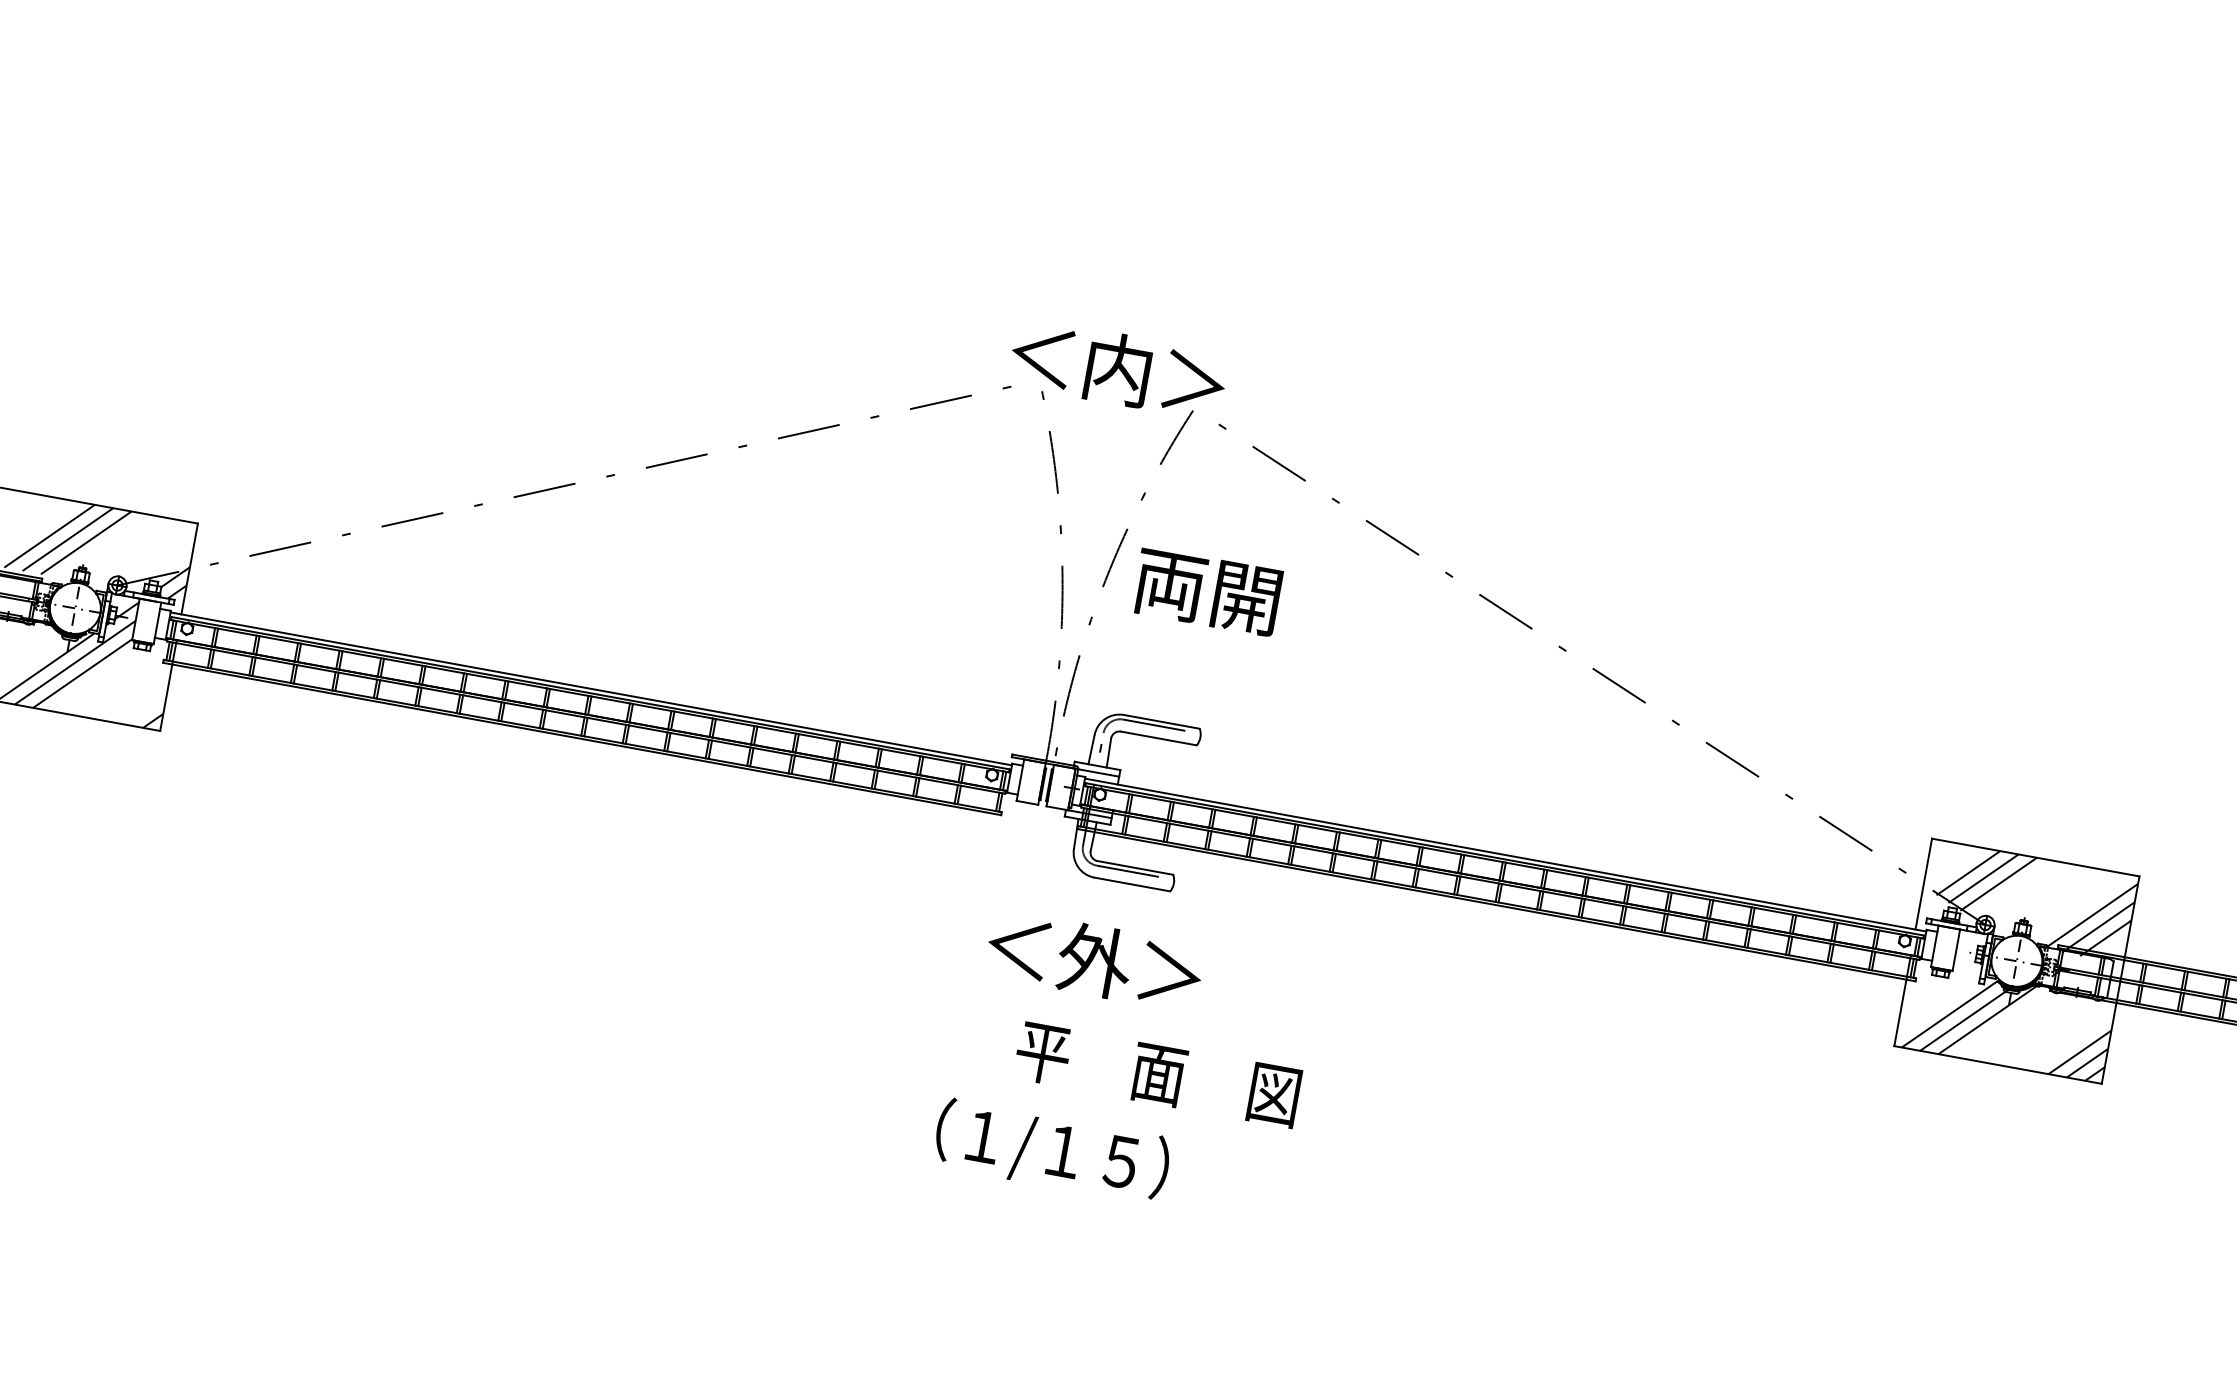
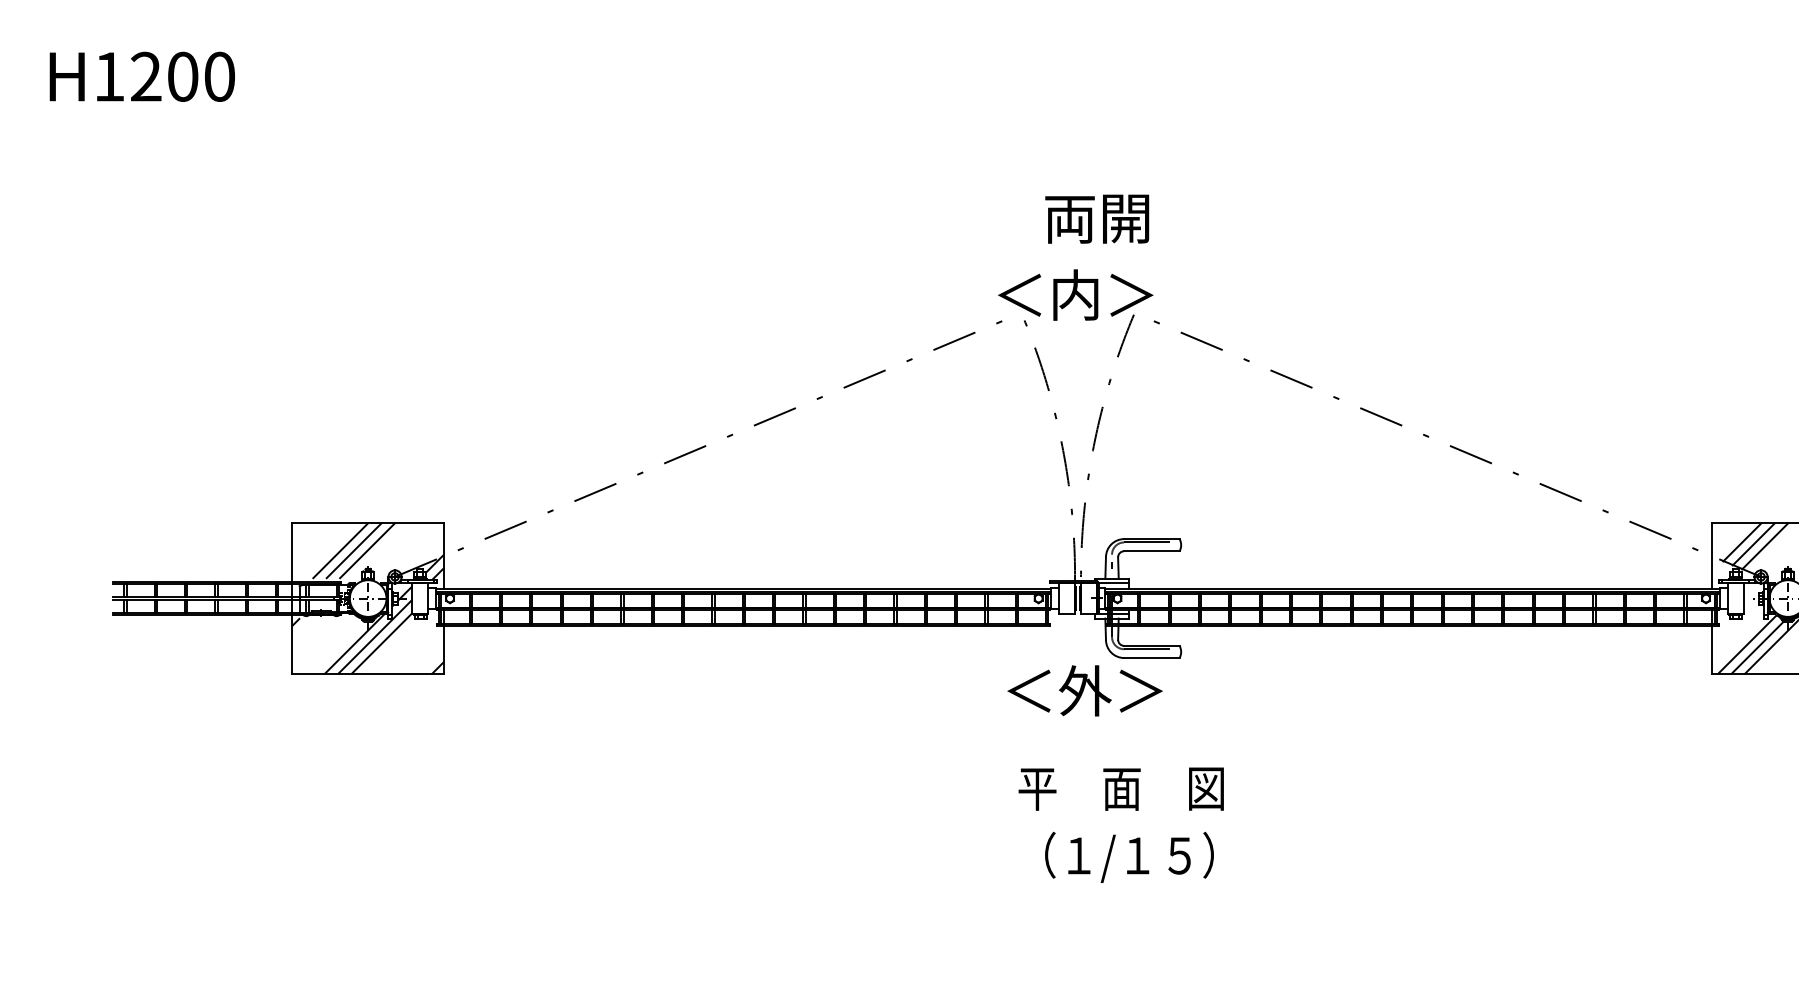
text: (1207, 590) -> (1097, 218), moved
text: (1094, 960) -> (1084, 690), moved
text: (1156, 1073) -> (1120, 788), moved

